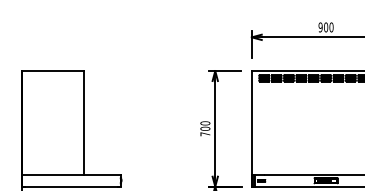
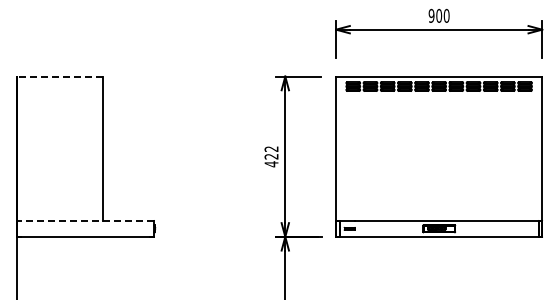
line: (52, 71) -> (59, 76), solid -> dashed
text: (205, 128) -> (271, 156), 700 -> 422
line: (71, 174) -> (85, 220), solid -> dashed

